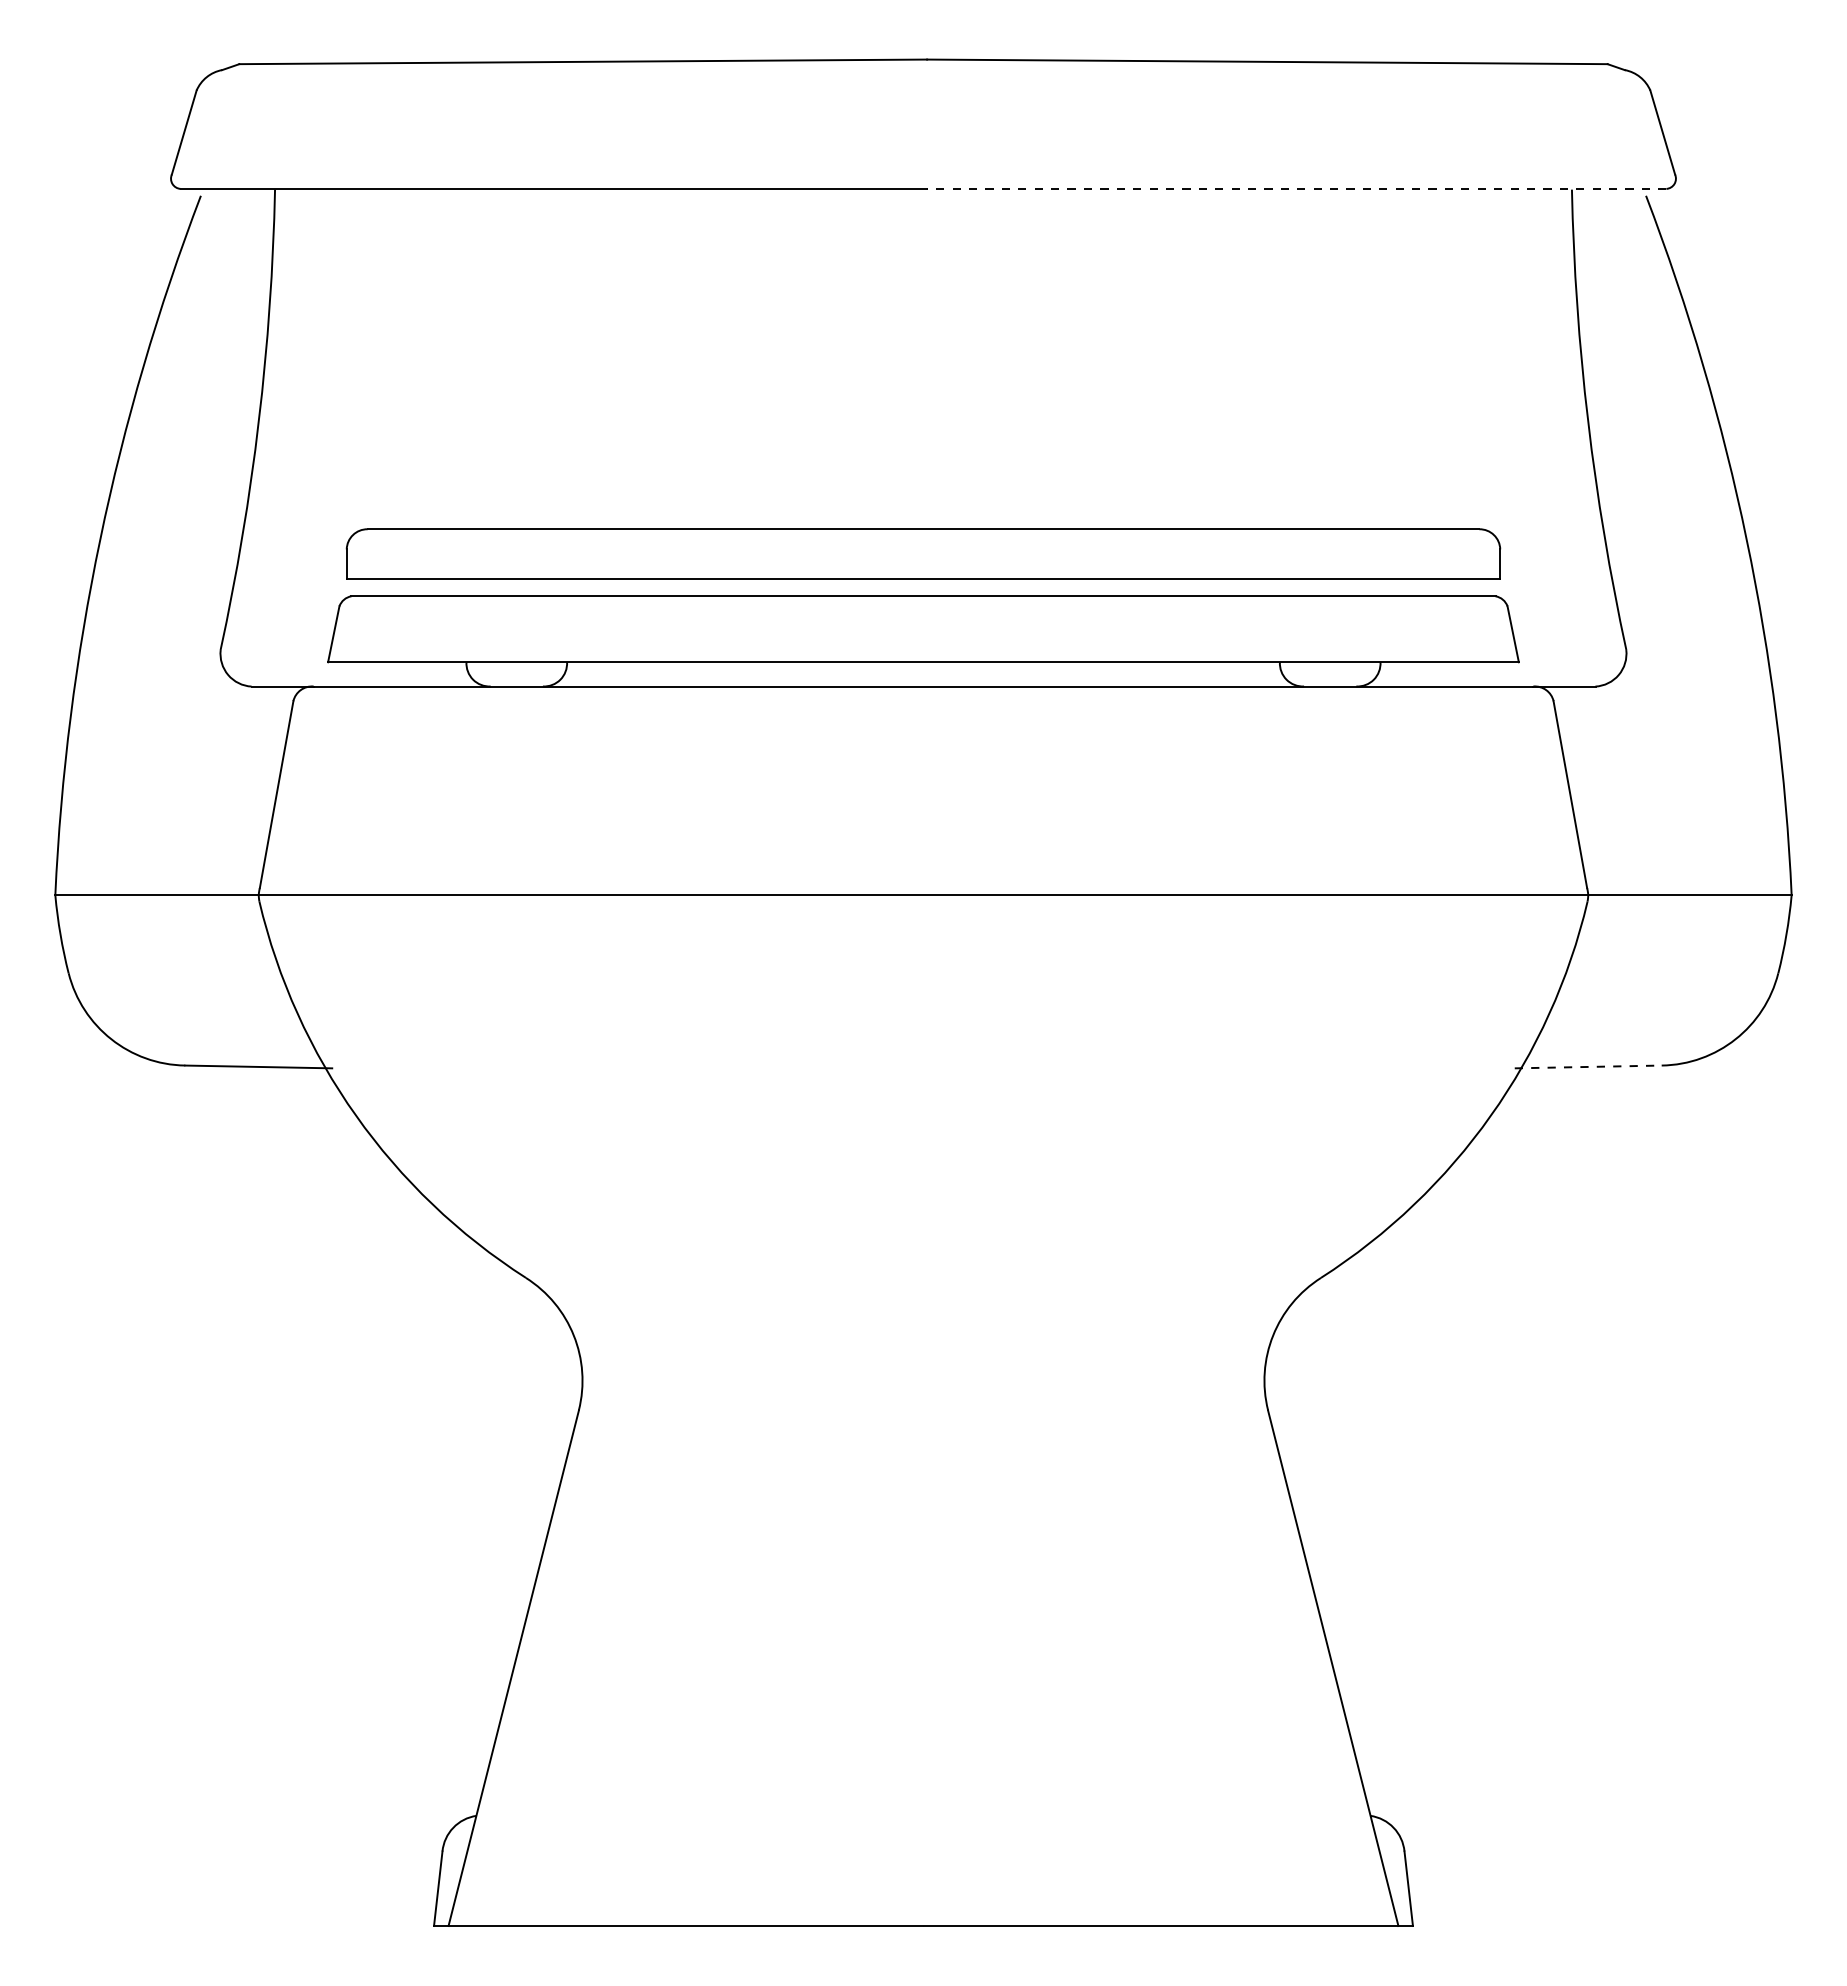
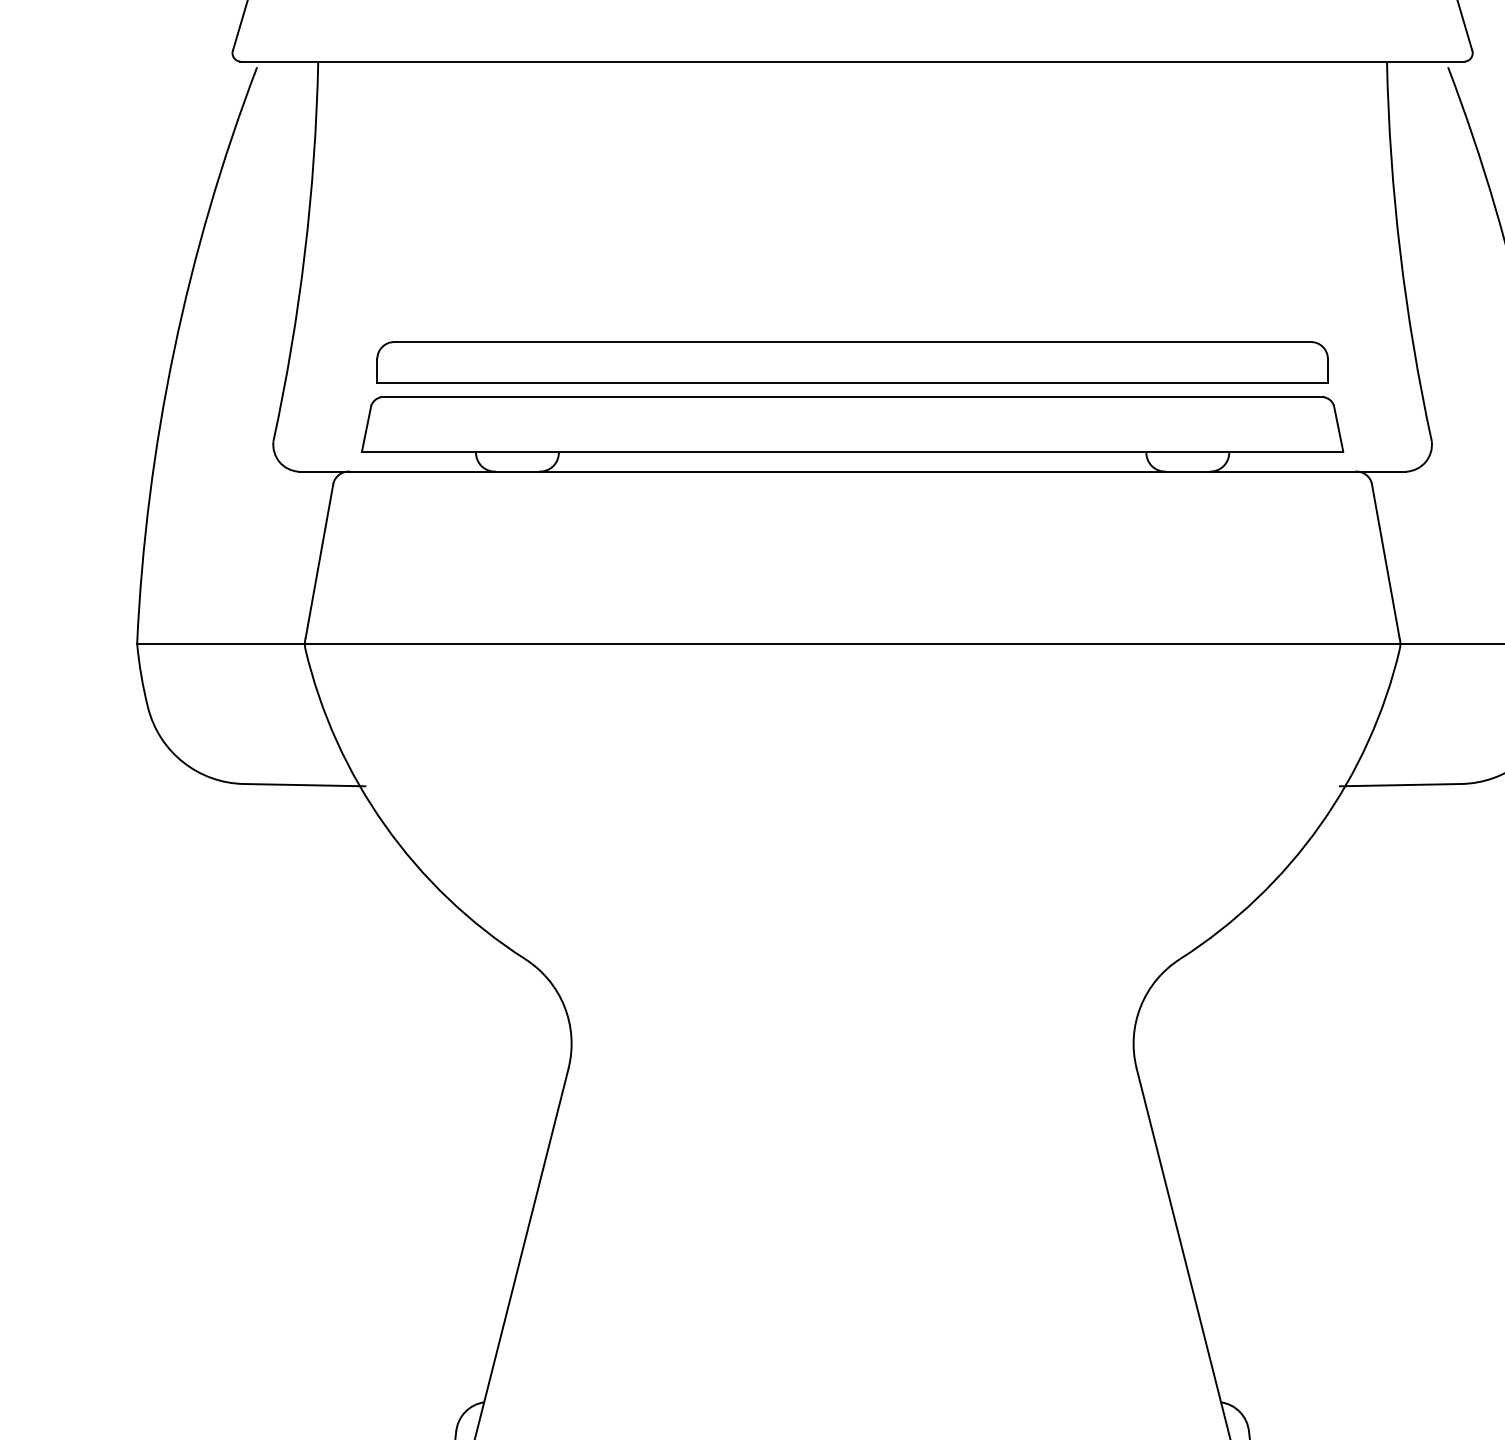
line: (1296, 188) -> (1160, 61), dashed -> solid
line: (1588, 1066) -> (1400, 784), dashed -> solid

